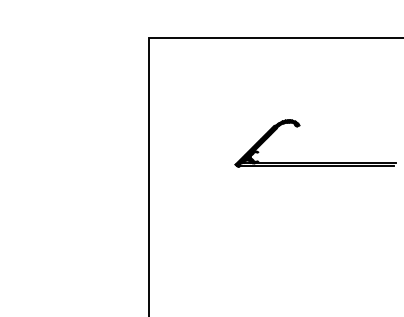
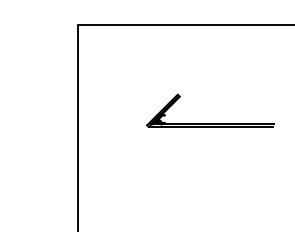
hatch: (267, 142) -> (172, 107), removed

